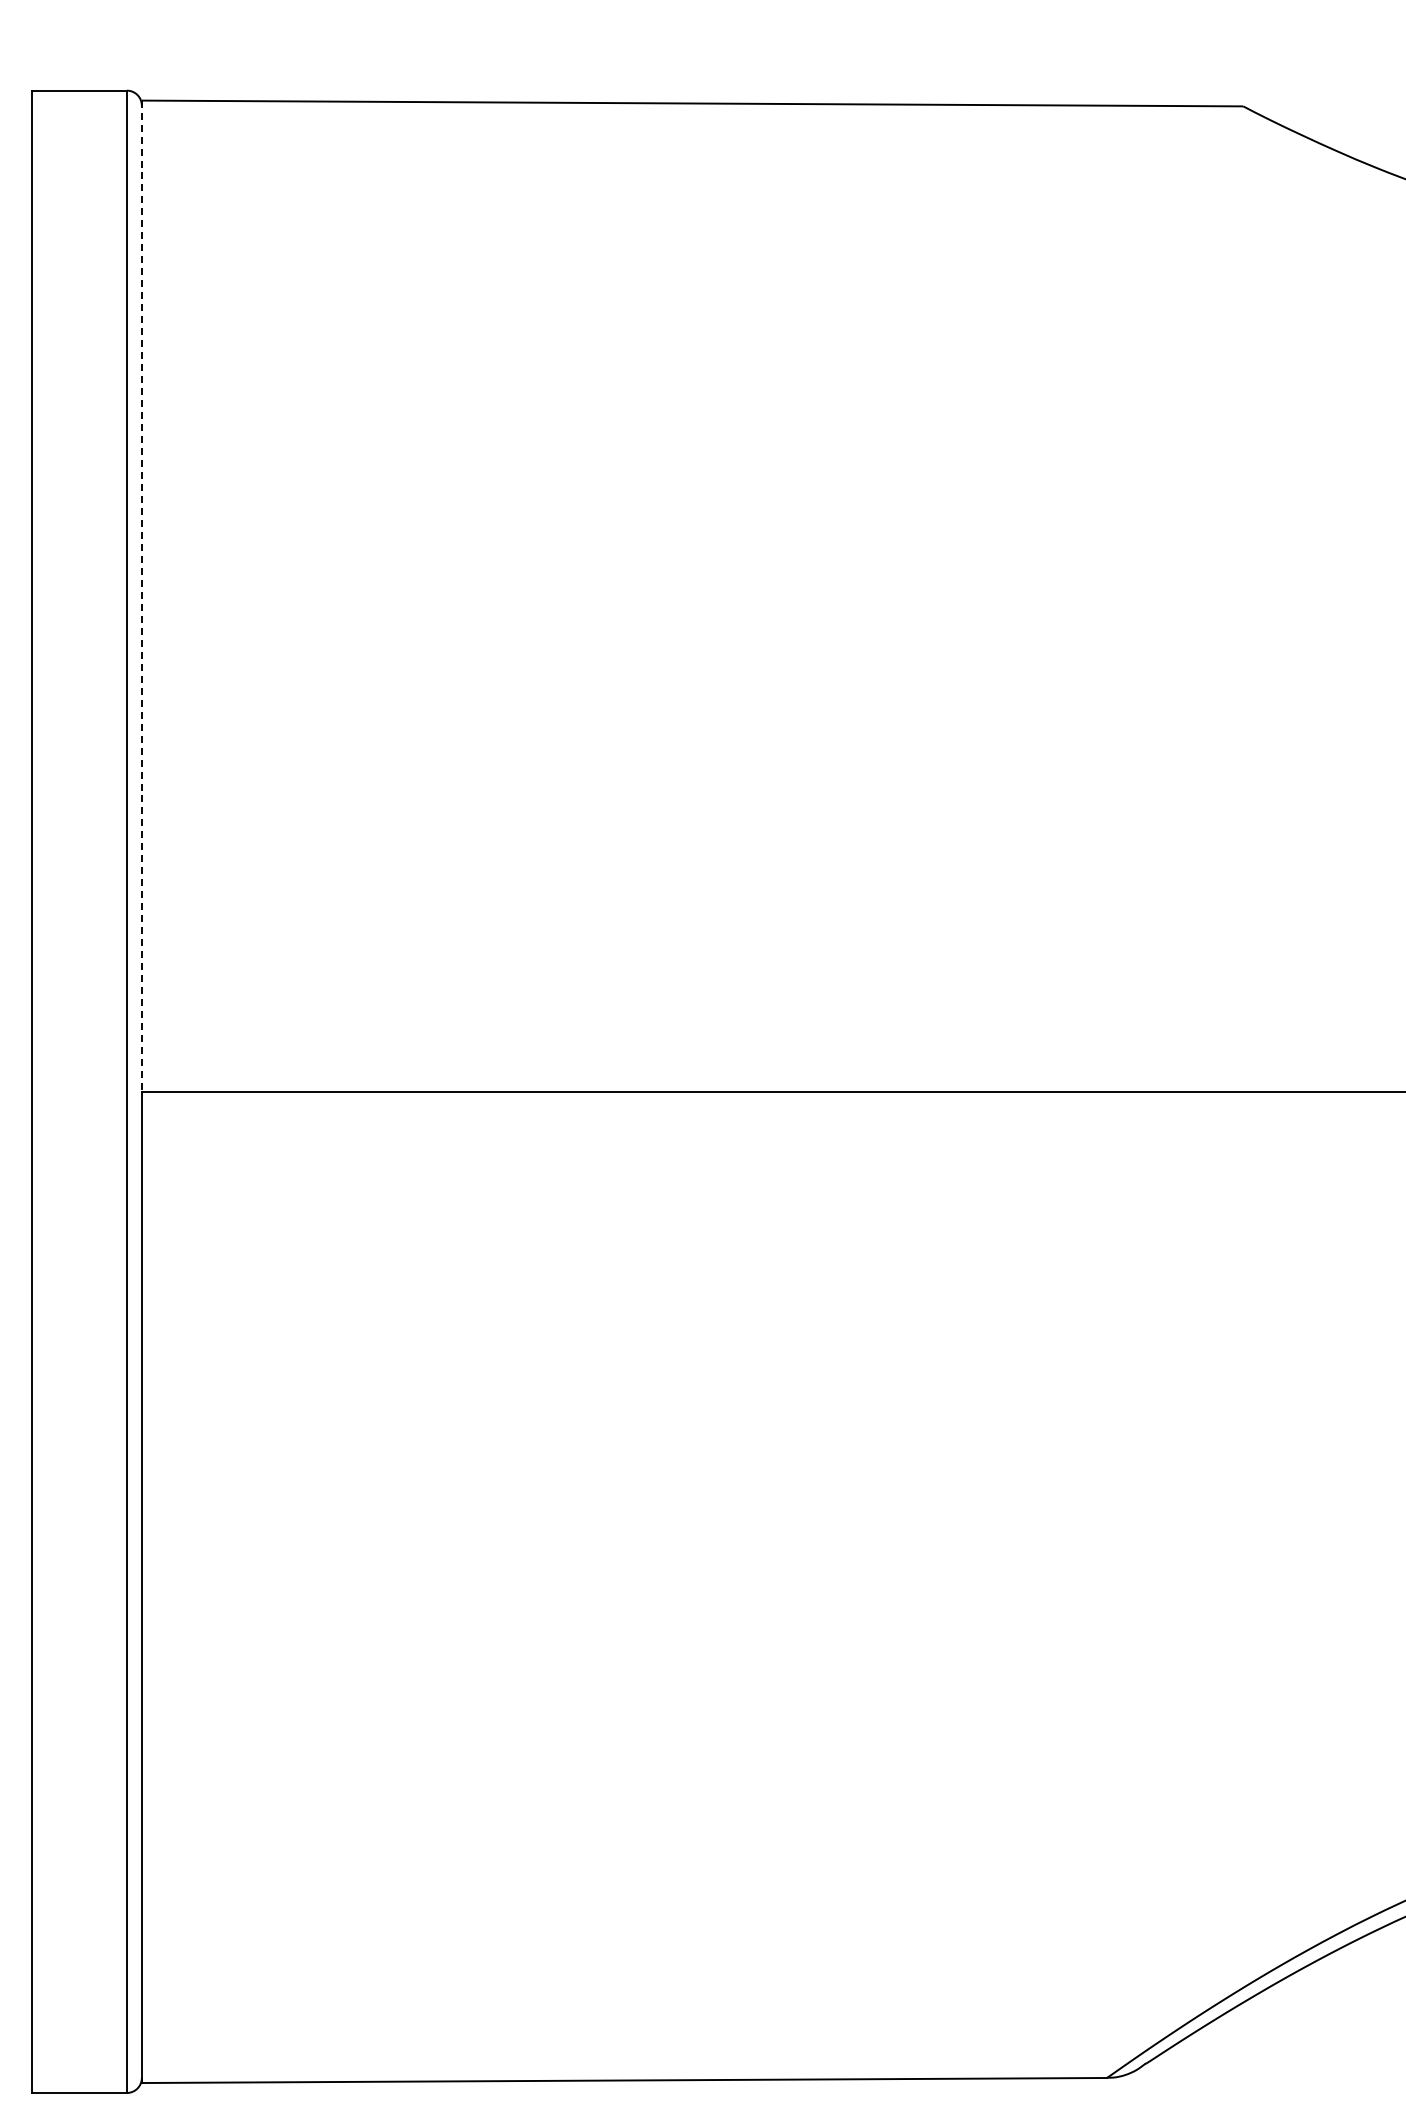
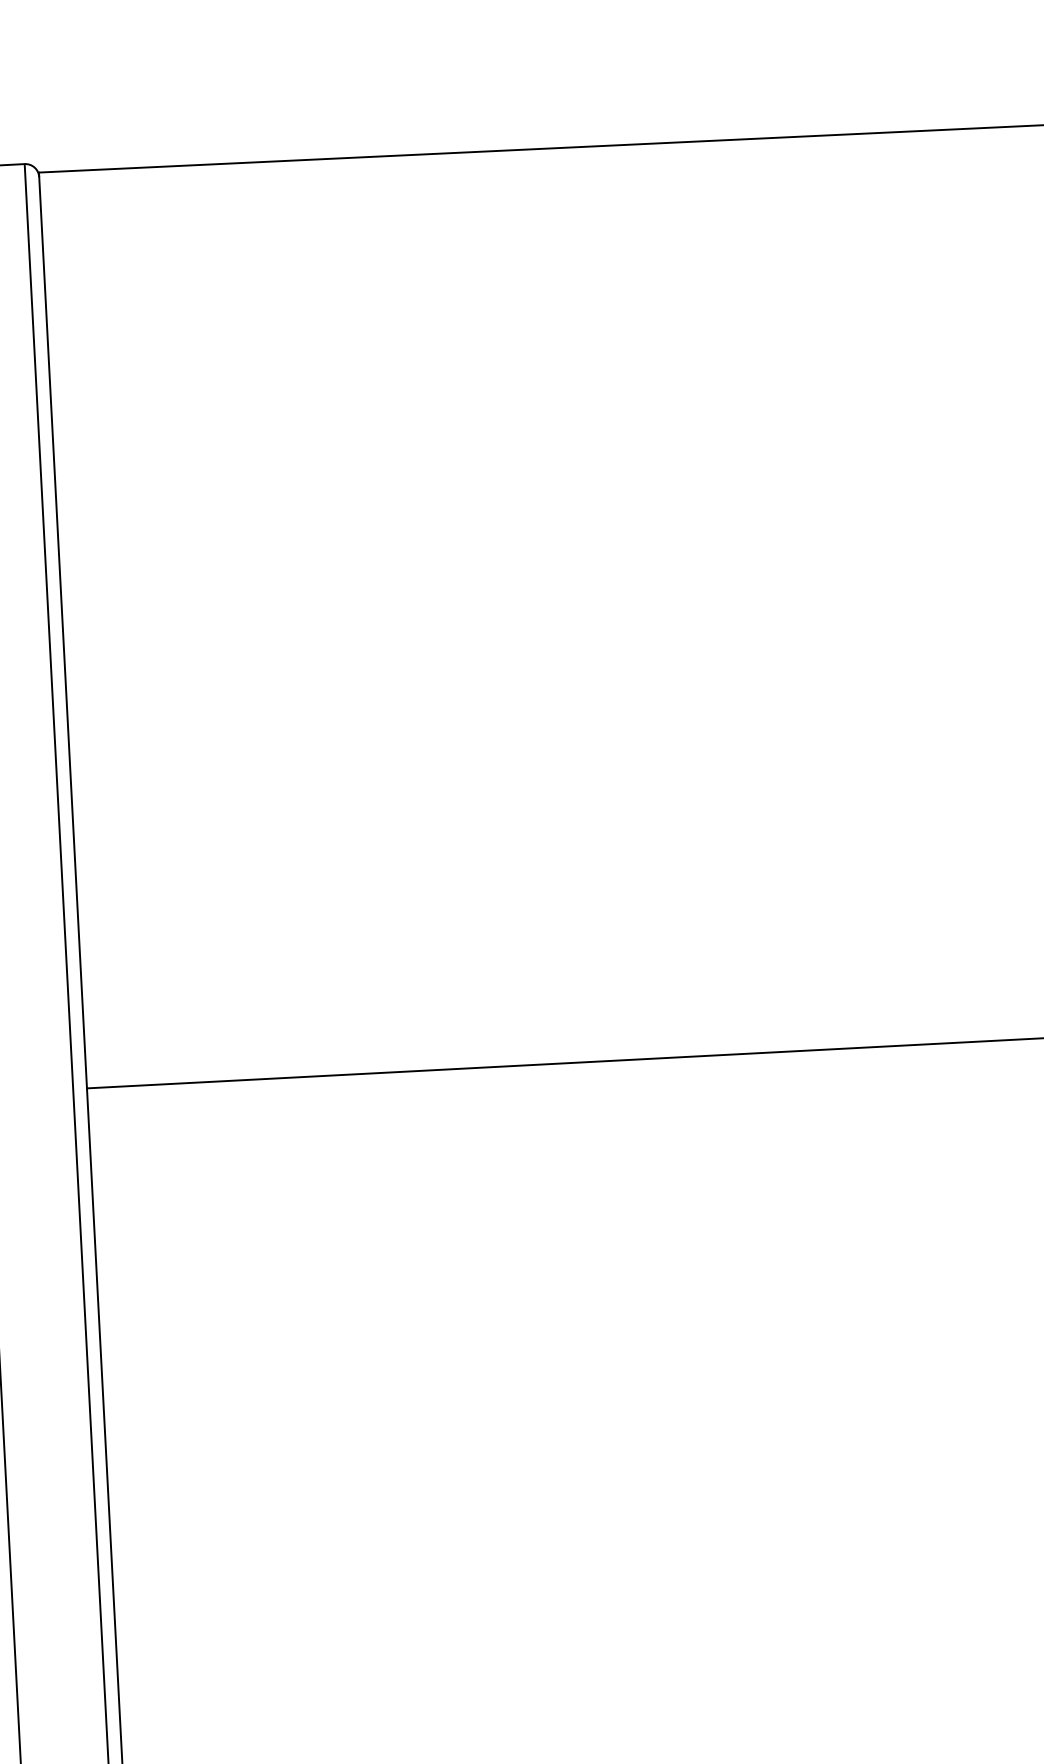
line: (141, 596) -> (62, 630), dashed -> solid

